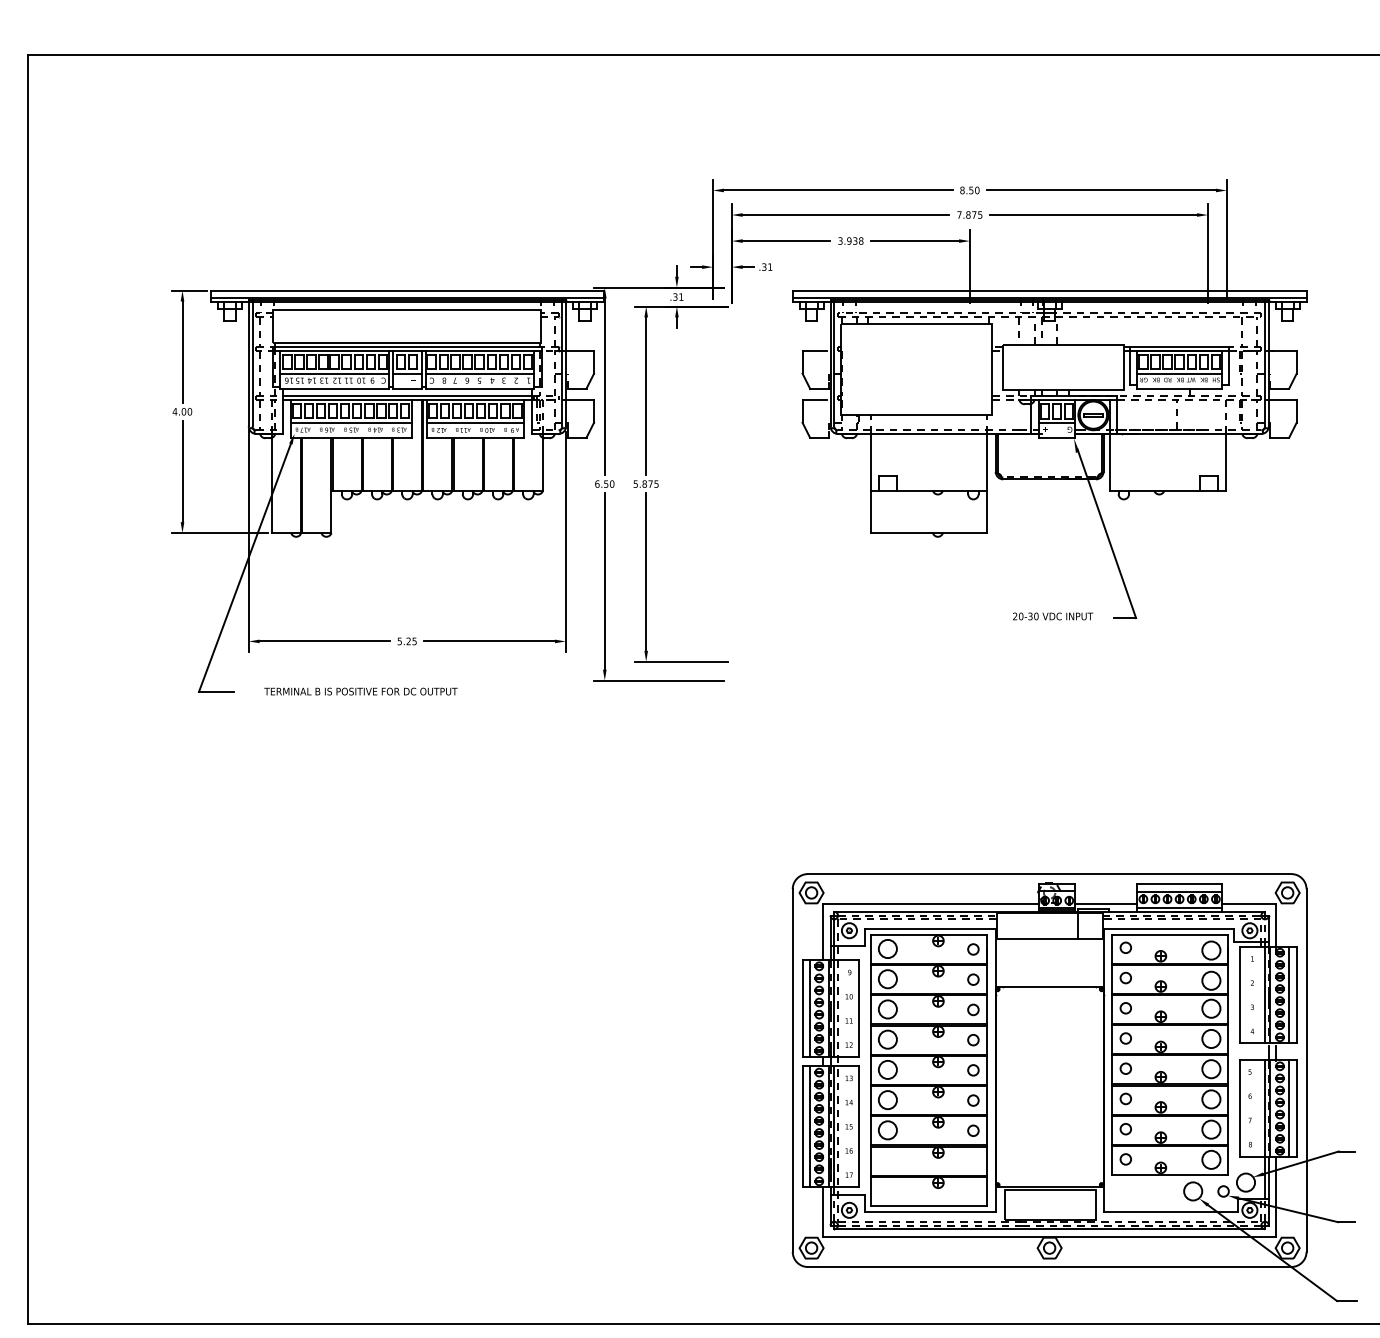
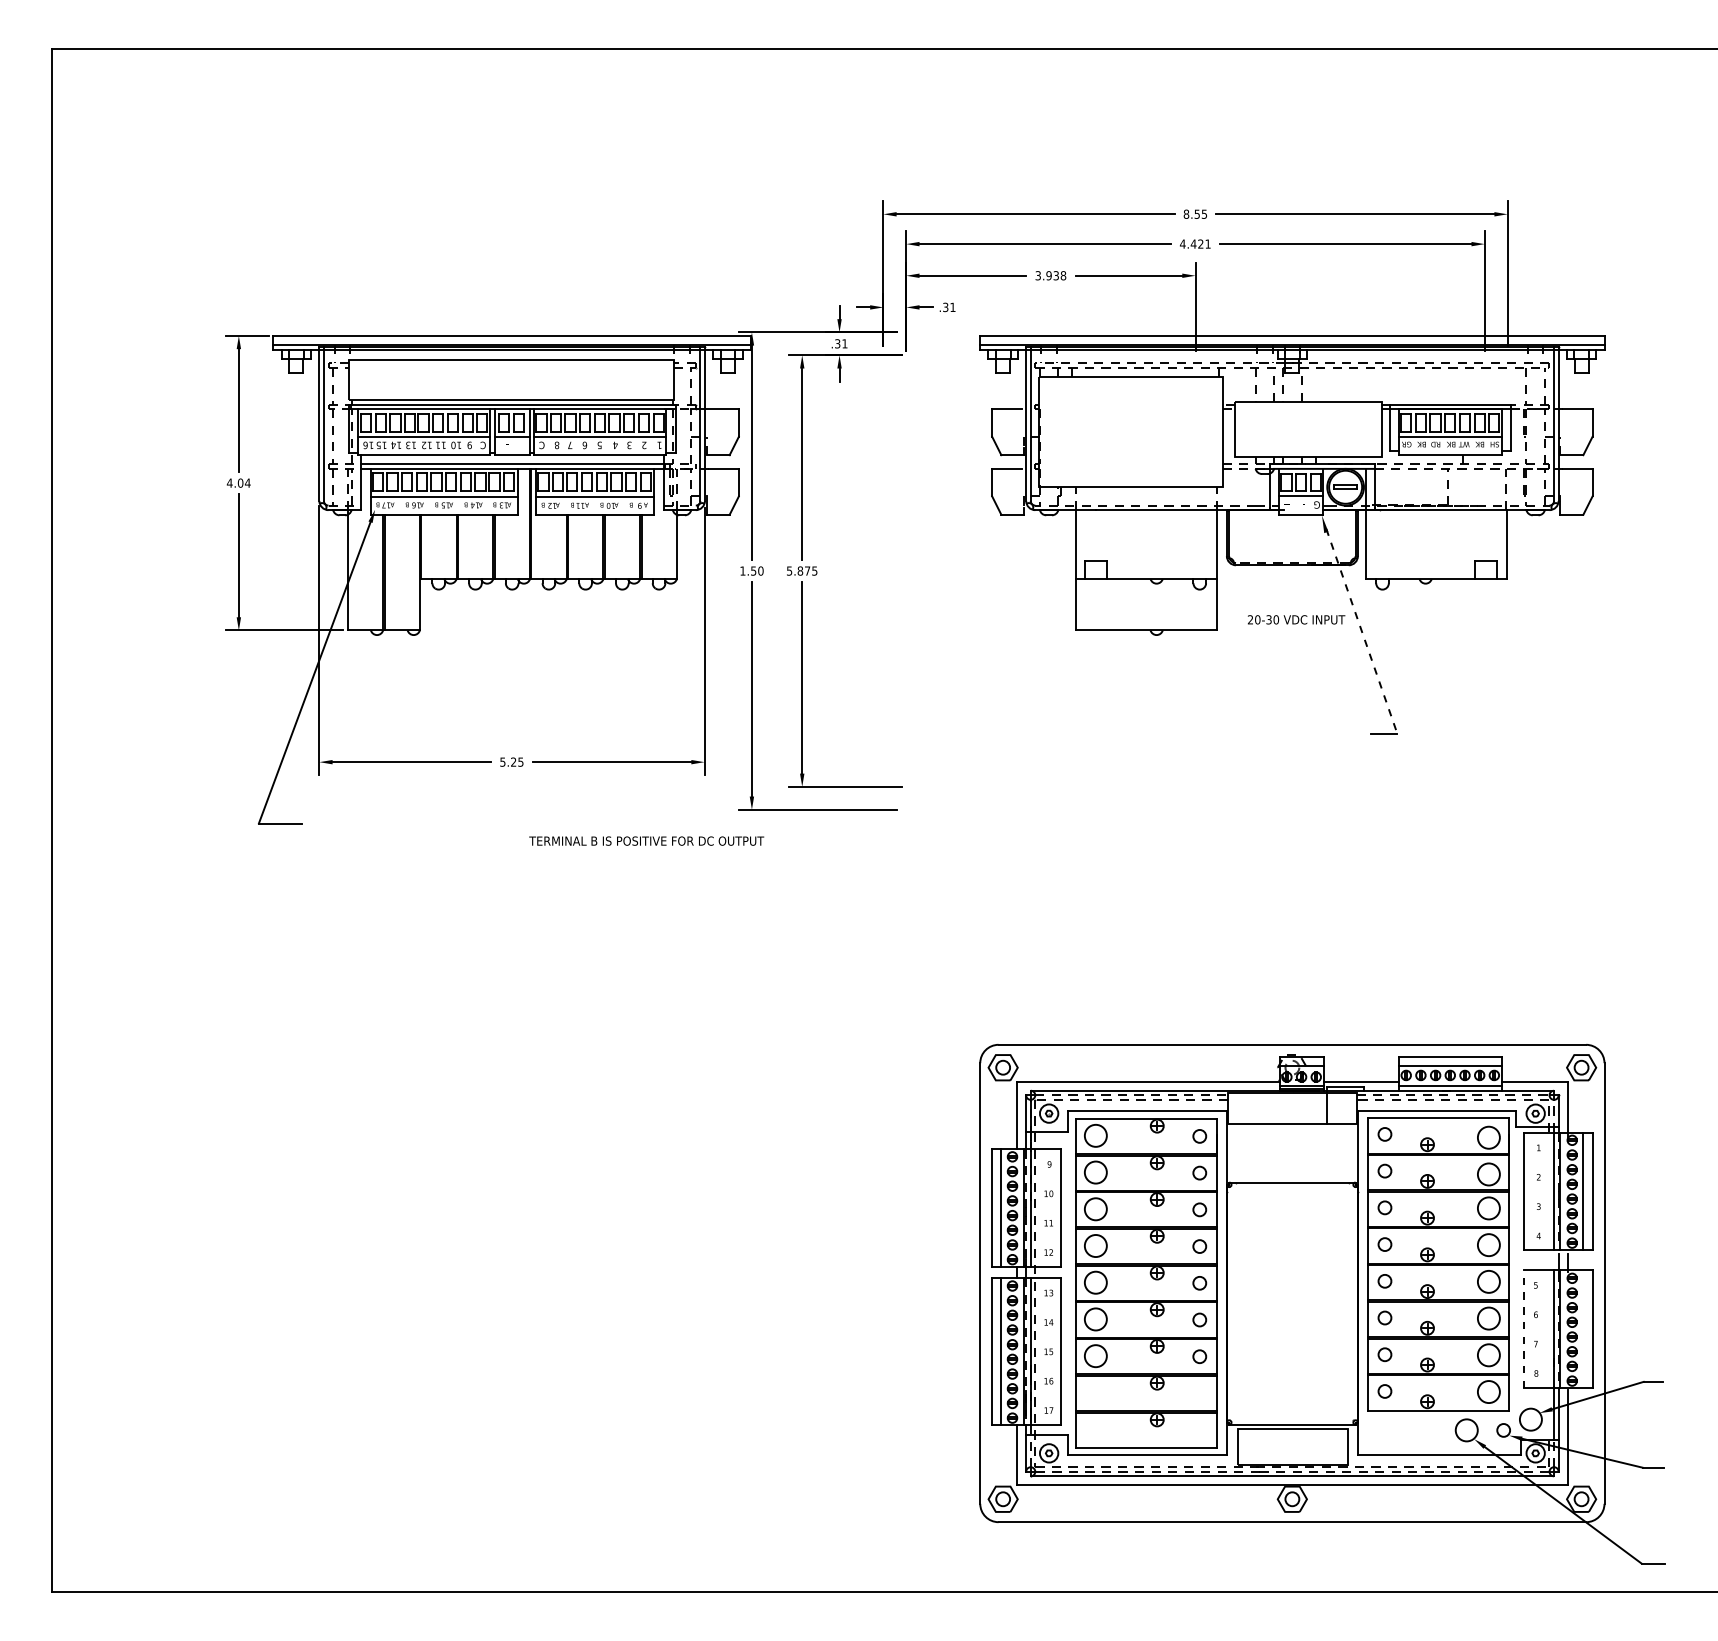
text: (977, 189) -> (1204, 213), 8.50 -> 8.55
text: (969, 214) -> (1194, 243), 7.875 -> 4.421
text: (189, 411) -> (247, 482), 4.00 -> 4.04
text: (597, 483) -> (742, 570), 6.50 -> 1.50
line: (1107, 533) -> (1362, 631), solid -> dashed
text: (1053, 616) -> (1296, 619), moved
text: (360, 691) -> (646, 840), moved
line: (1289, 1107) -> (1583, 1328), removed
line: (1239, 1108) -> (1523, 1329), solid -> dashed

